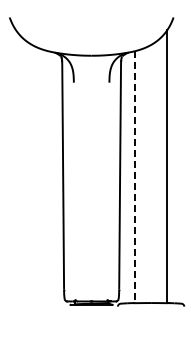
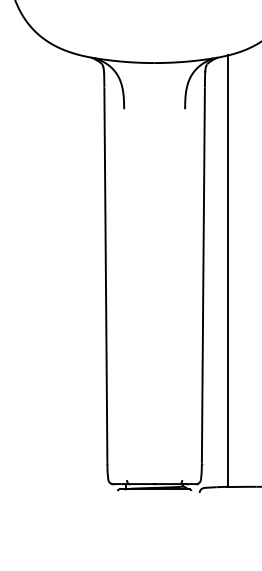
line: (134, 177) -> (228, 271), dashed -> solid

